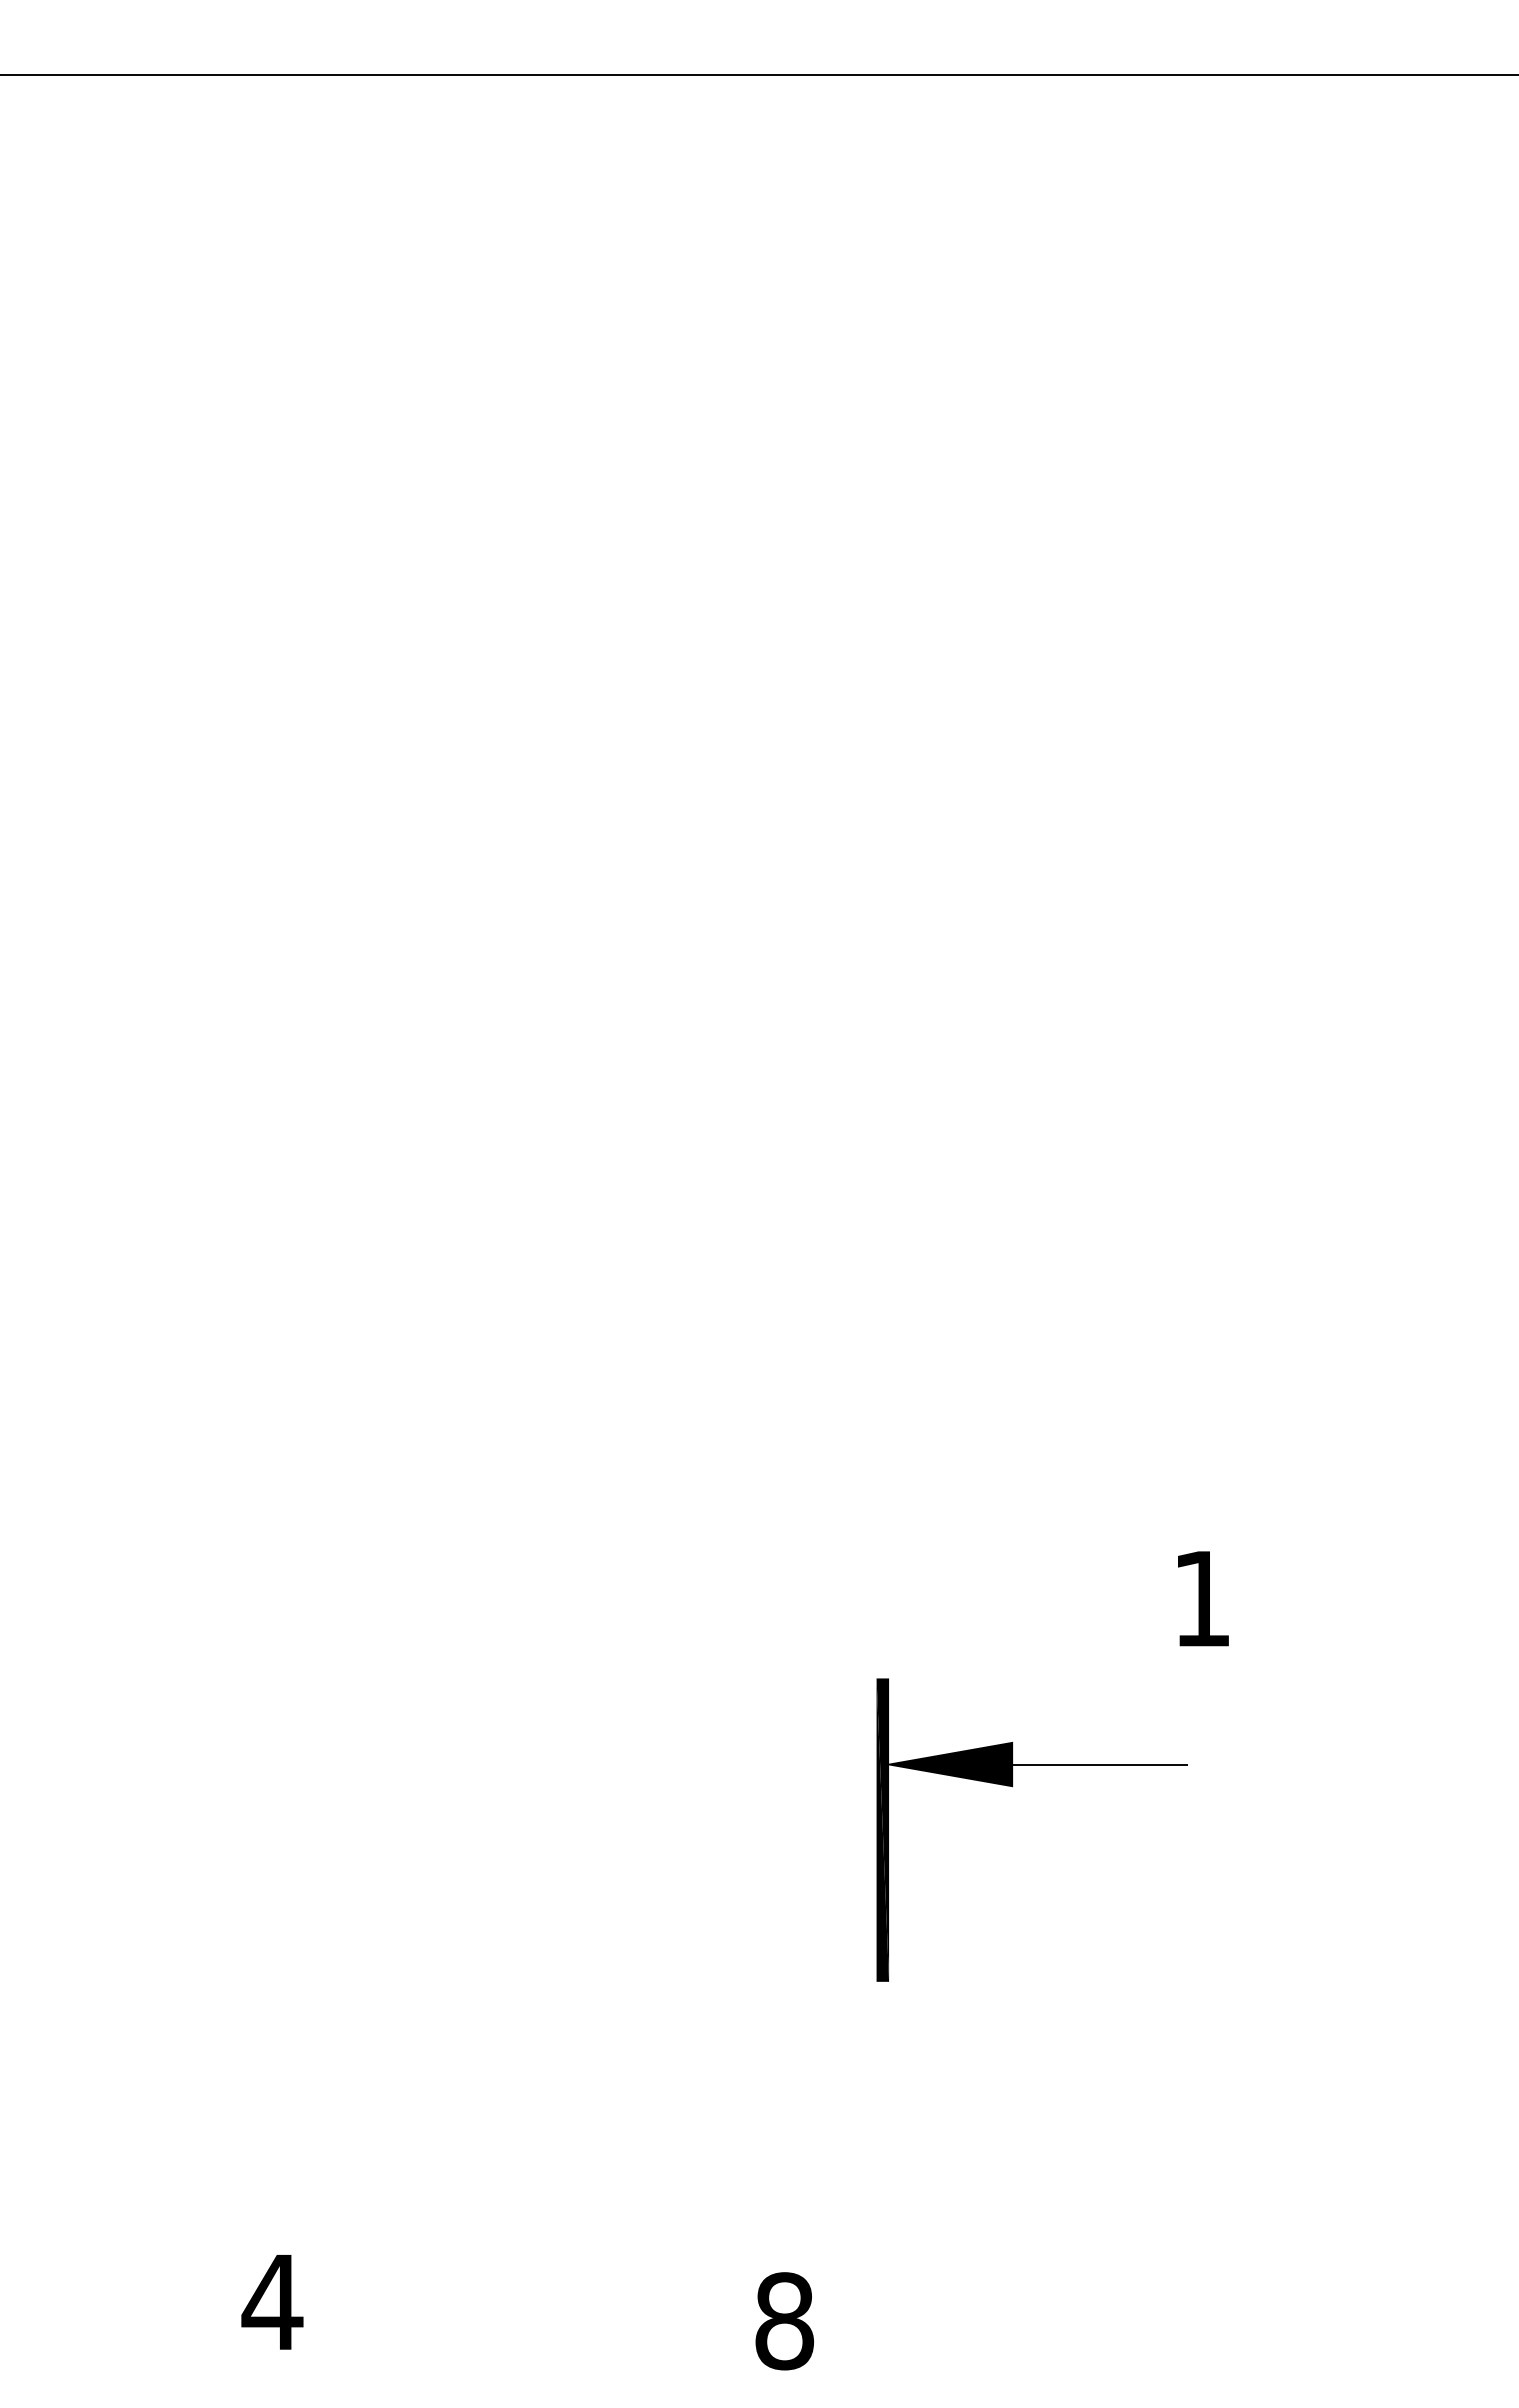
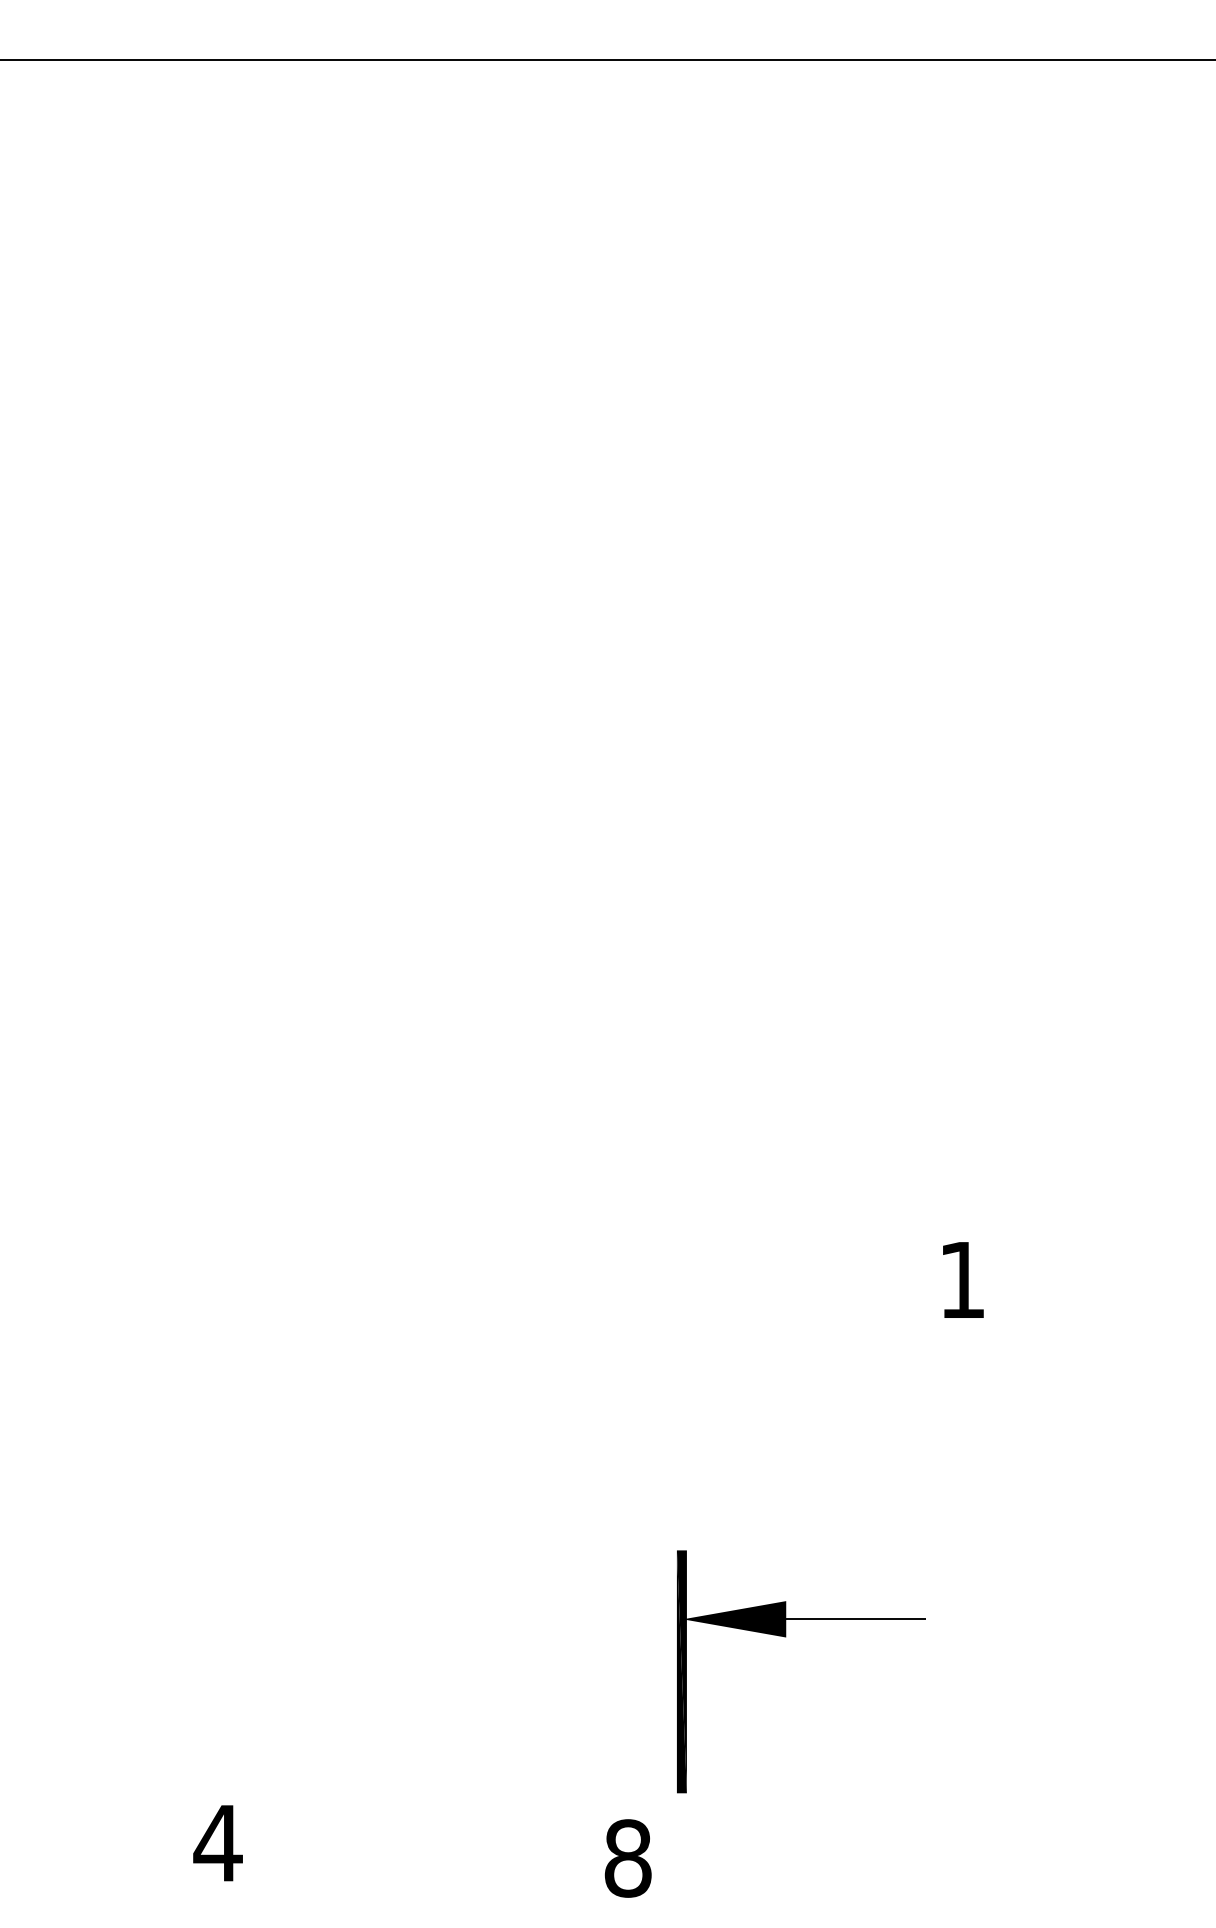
part: (1012, 1787) -> (785, 1637), moved

